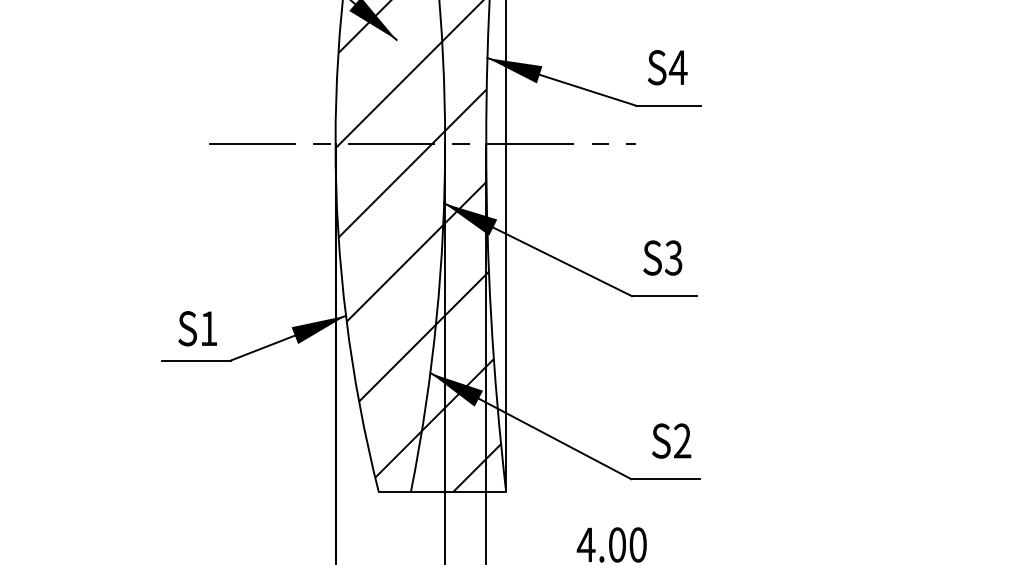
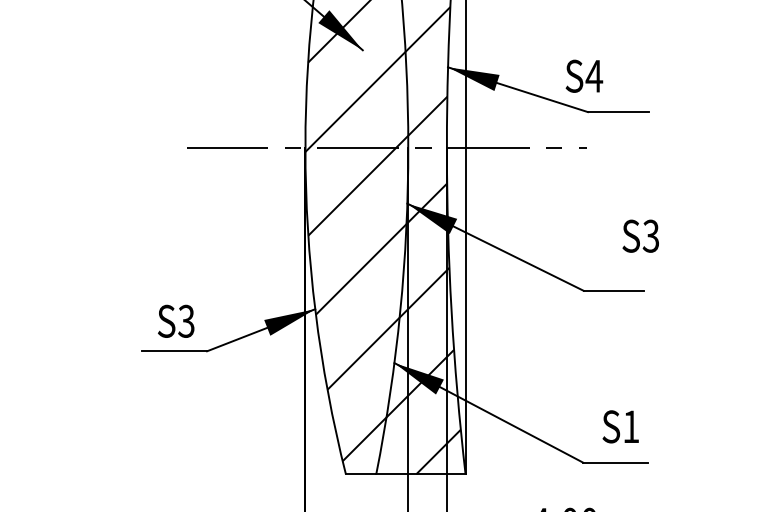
text: (667, 67) -> (584, 76), moved
text: (662, 257) -> (640, 235), moved
text: (208, 328) -> (186, 321), S1 -> S3
text: (682, 440) -> (631, 426), S2 -> S1

